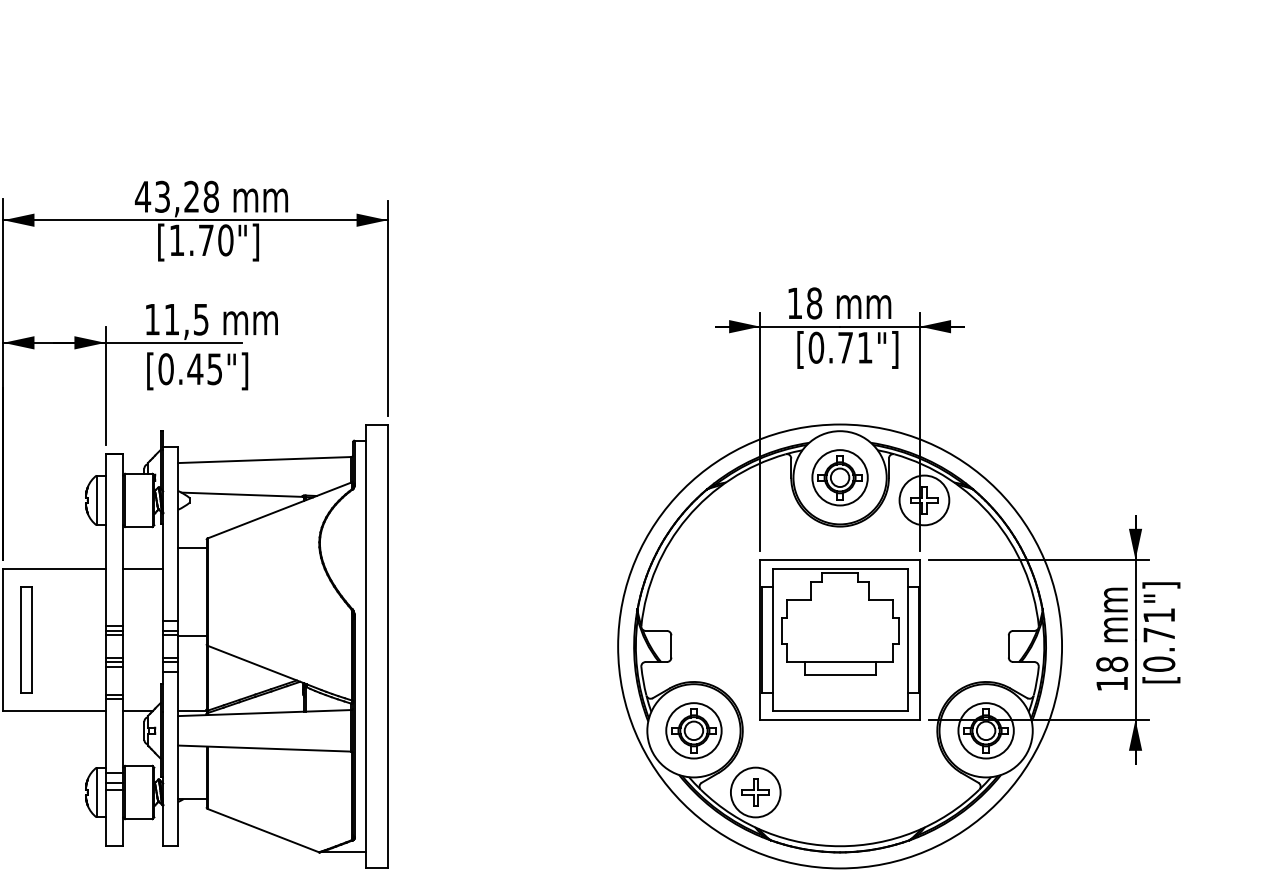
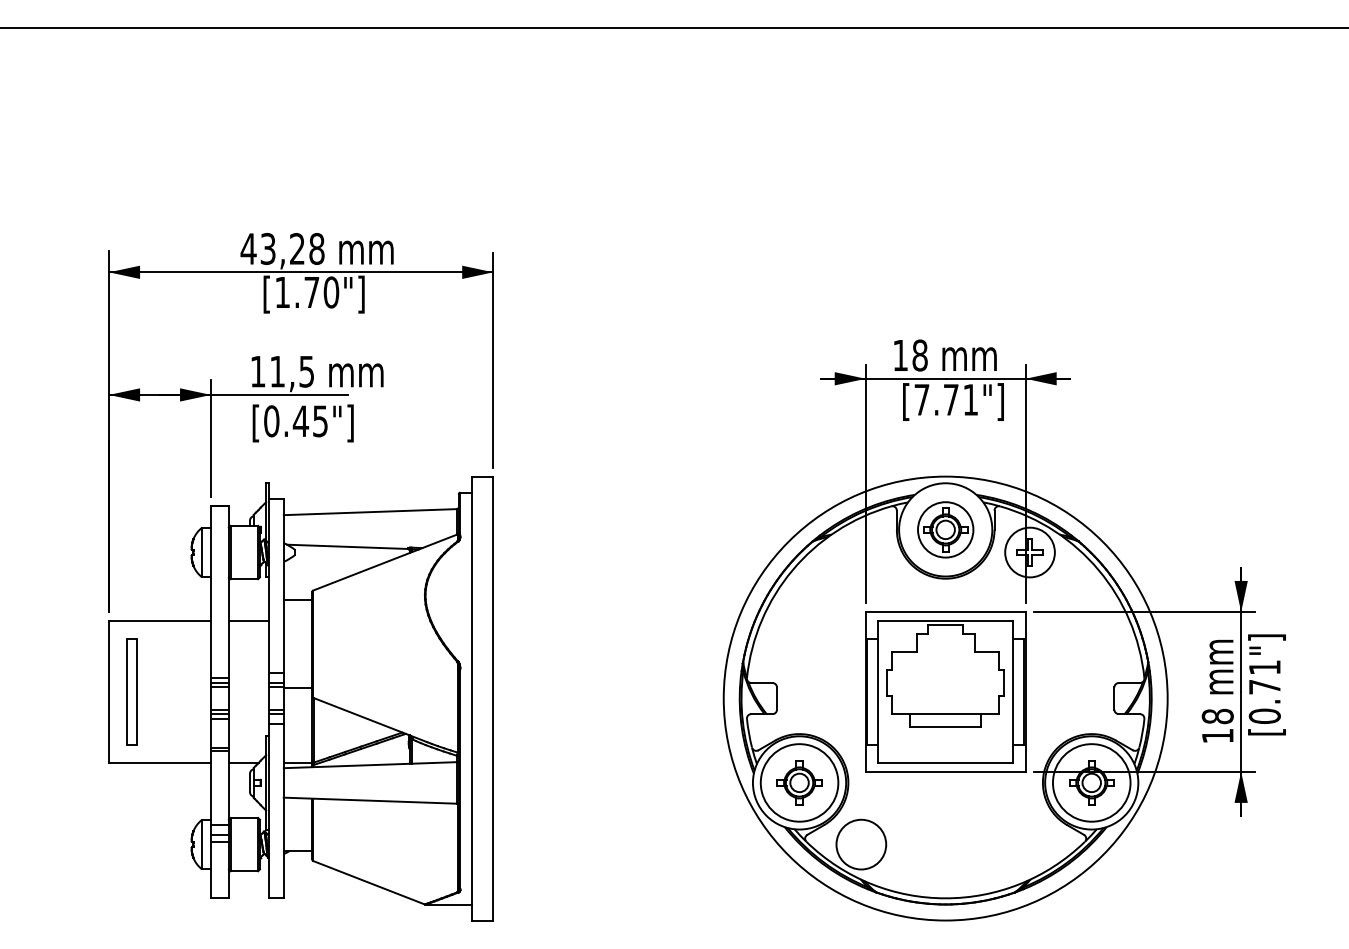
text: (815, 347) -> (921, 399), [0.71"] -> [7.71"]
circle: (693, 730) -> (799, 782), size x1.4
circle: (985, 730) -> (1091, 782), size x1.4
part: (755, 792) -> (861, 844), removed

